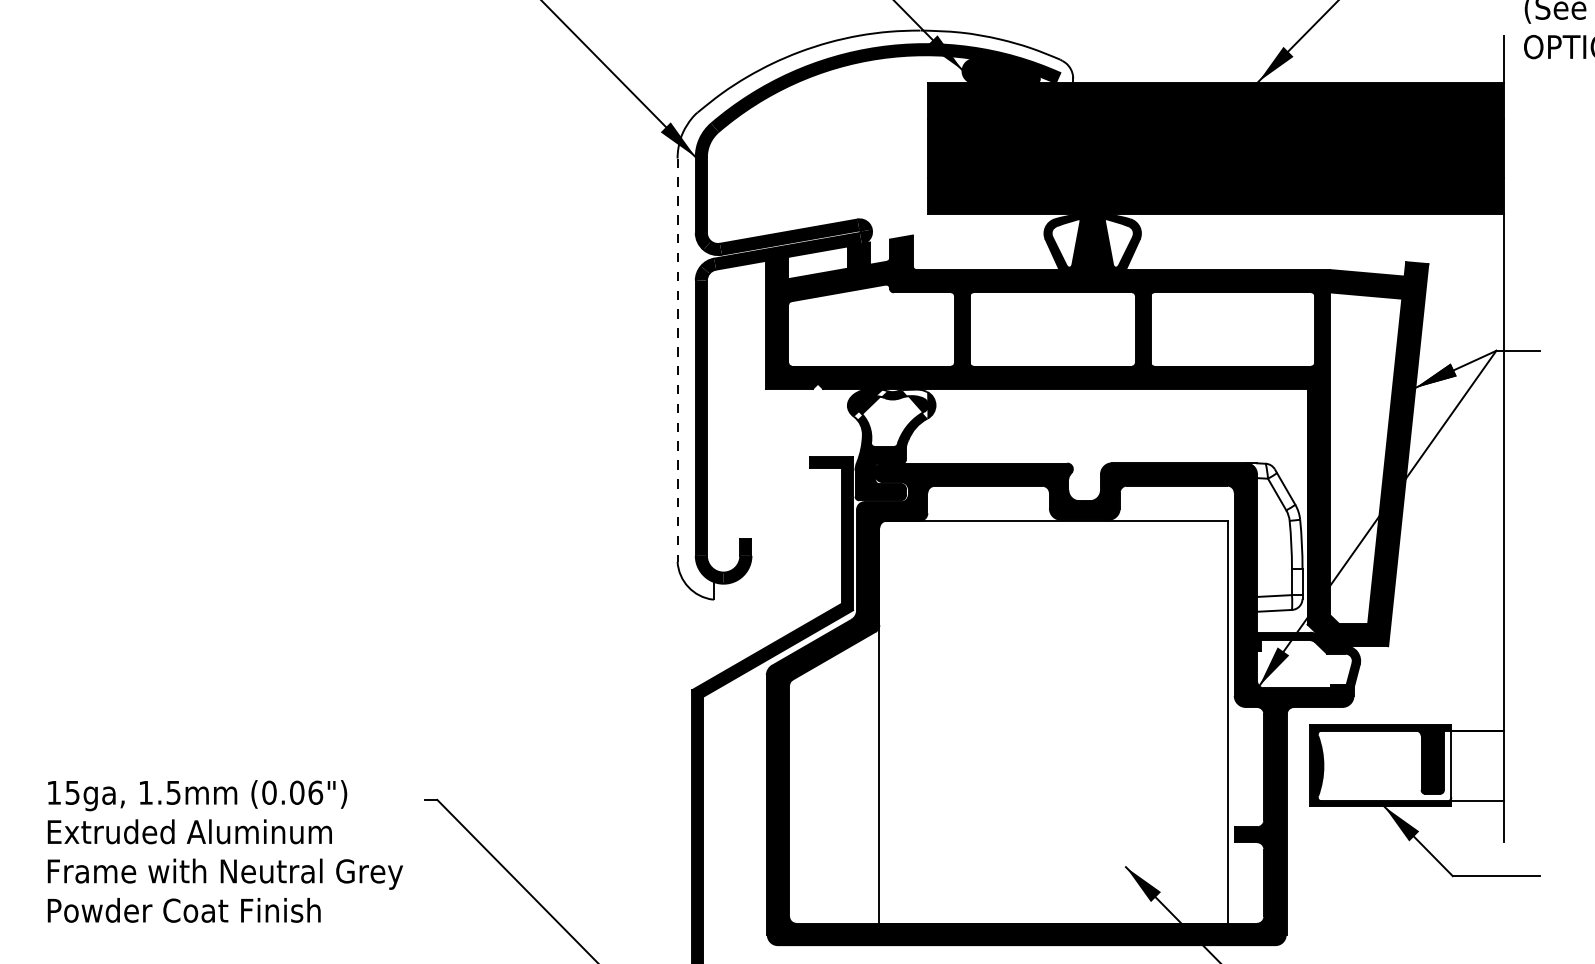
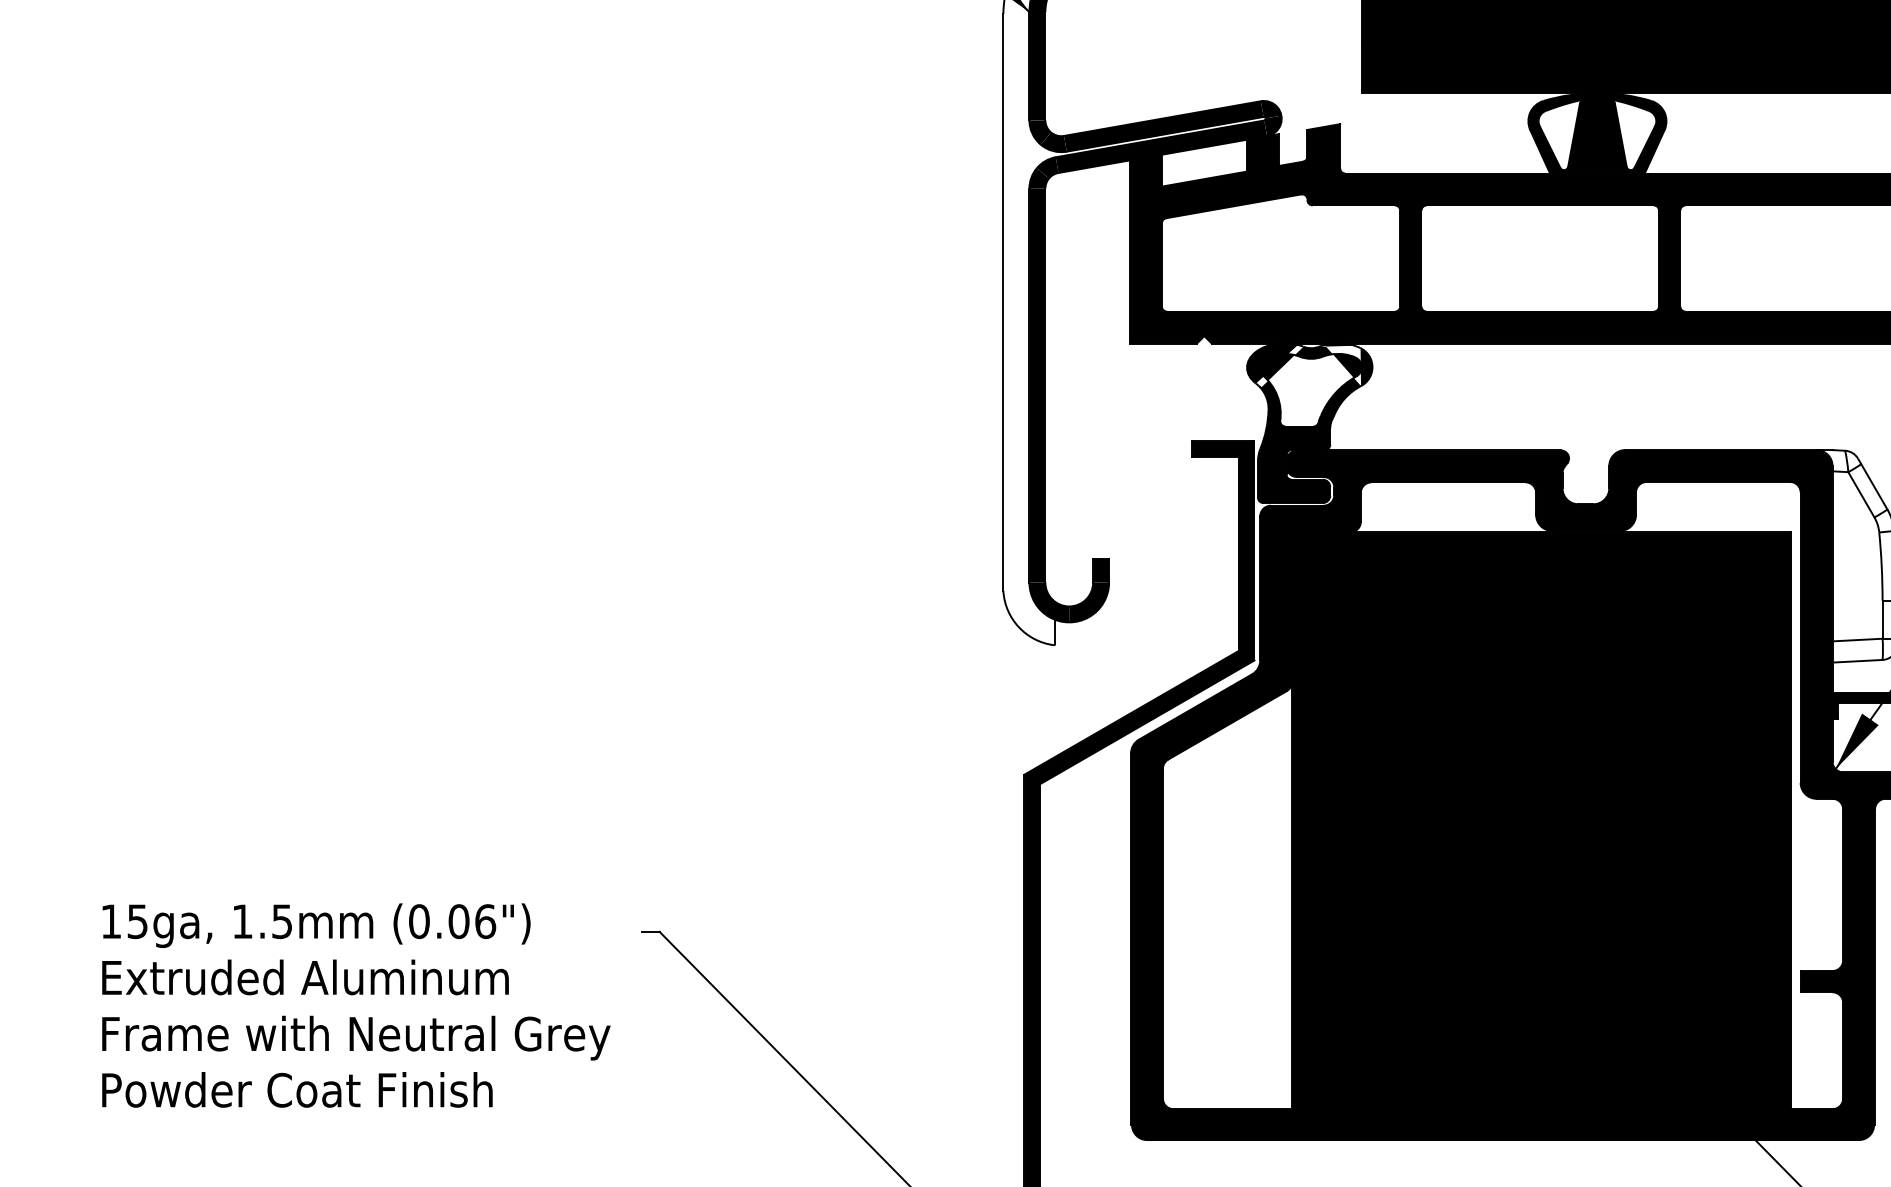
line: (677, 360) -> (1003, 302), dashed -> solid
fill: (1053, 721) -> (1541, 819), added

